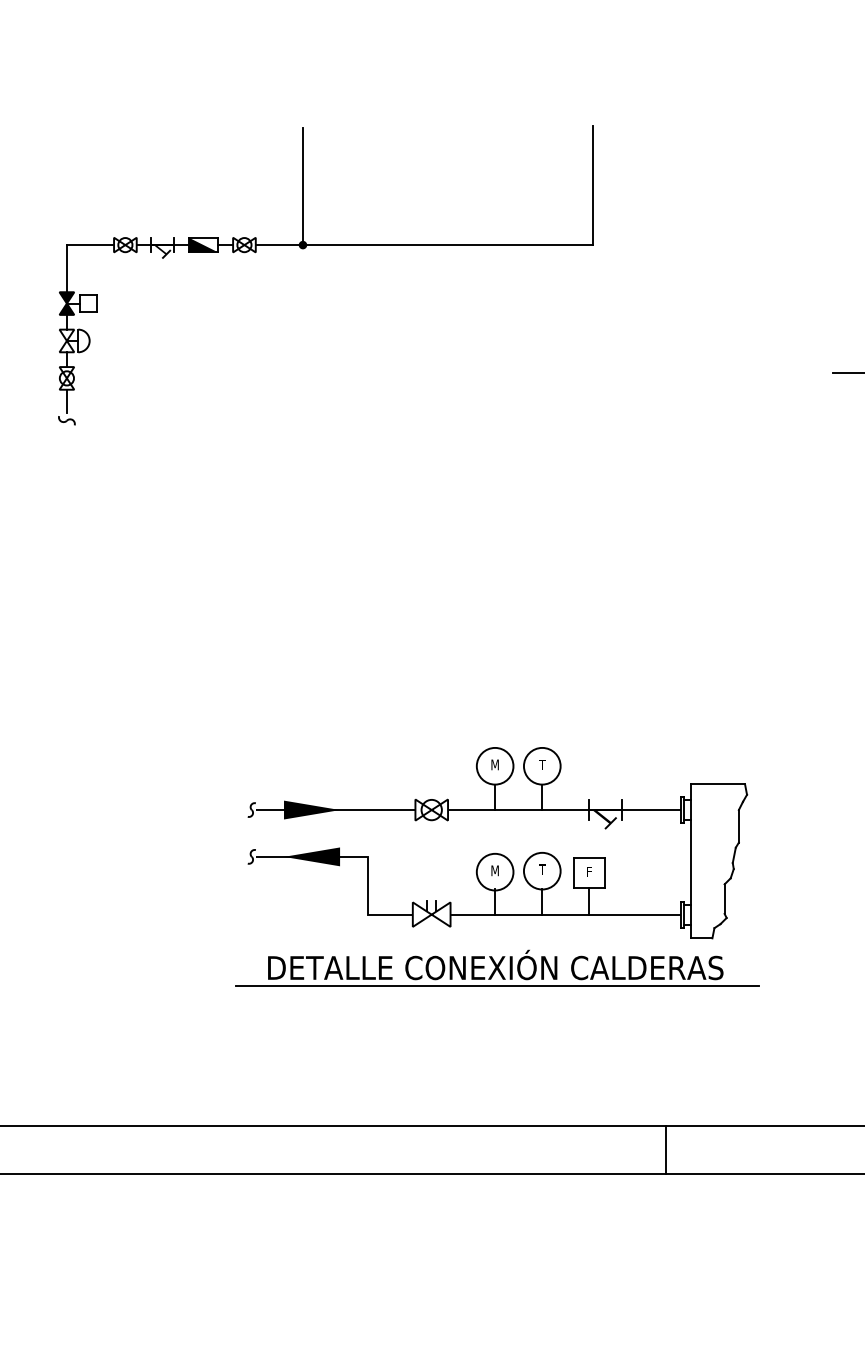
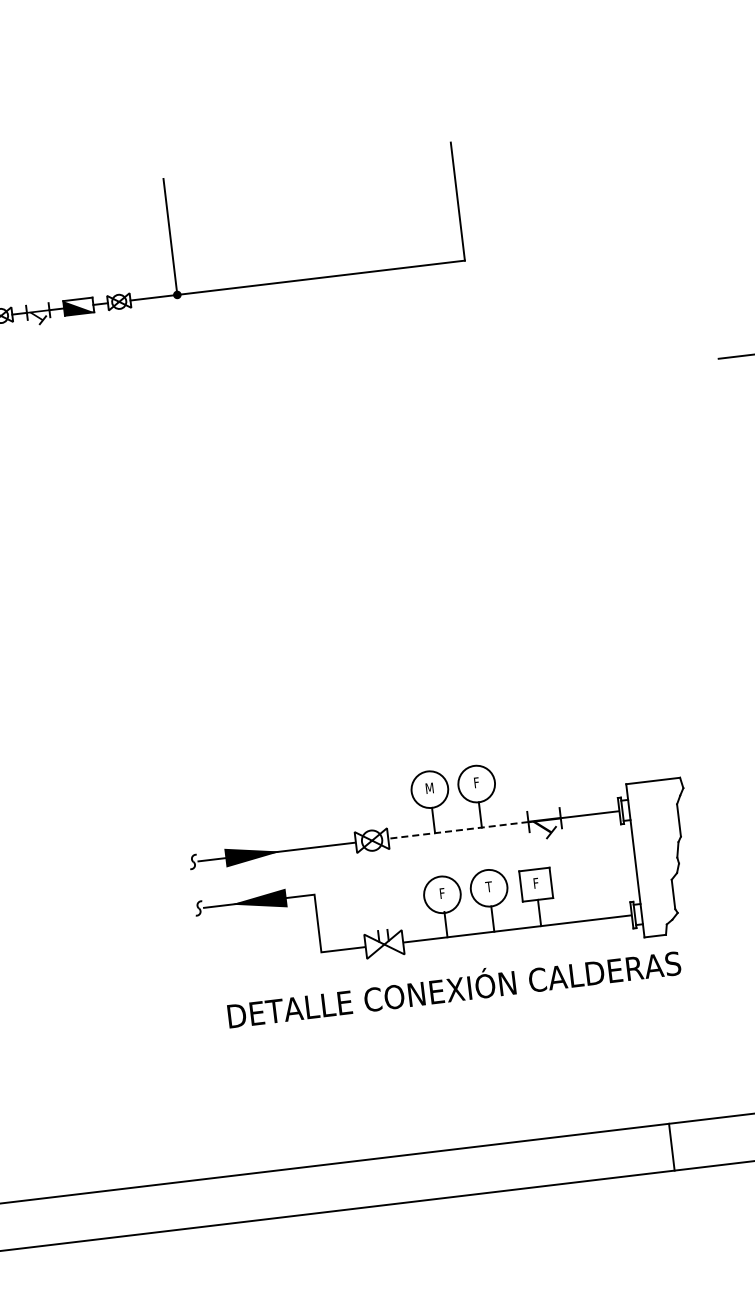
text: (542, 764) -> (476, 782), T -> F
line: (518, 810) -> (458, 830), solid -> dashed
text: (494, 870) -> (441, 893), M -> F
line: (497, 986) -> (458, 1008), removed
line: (666, 1149) -> (672, 1146), moved

